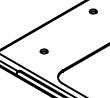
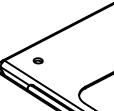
part: (43, 51) -> (37, 60), moved

